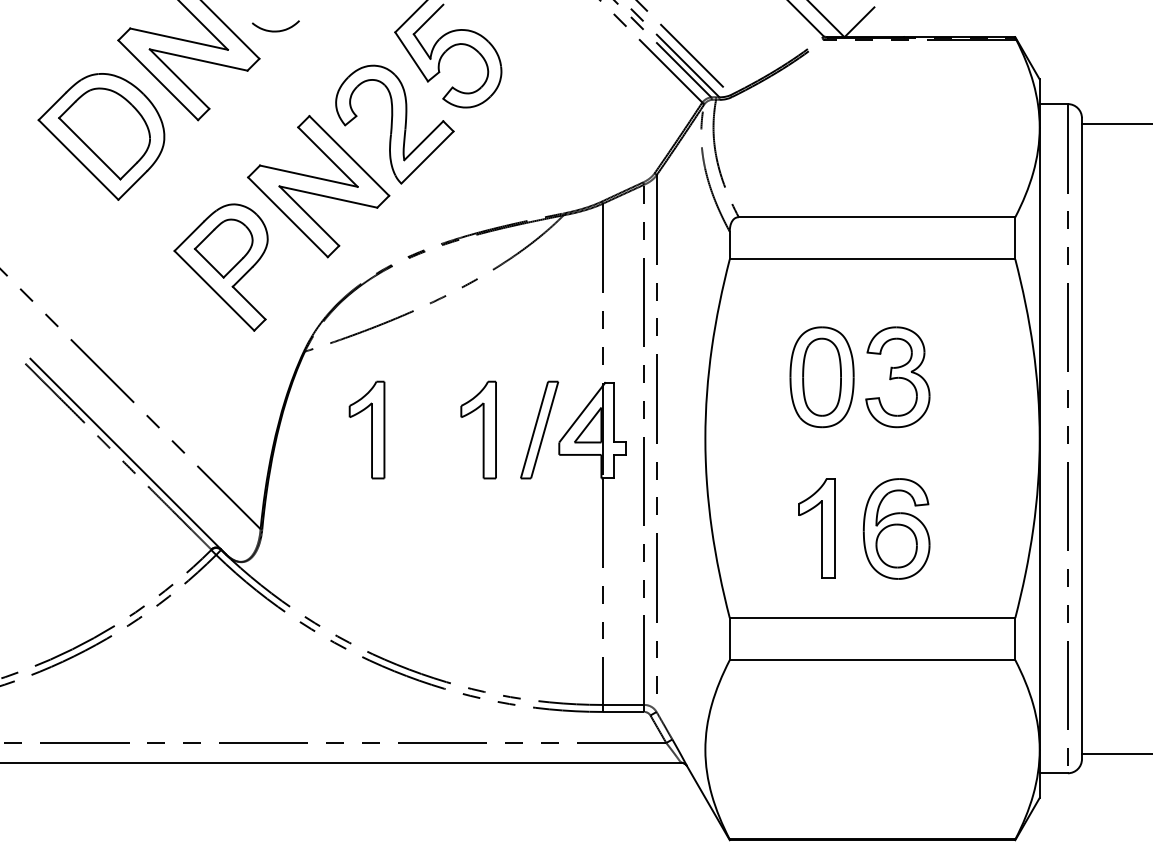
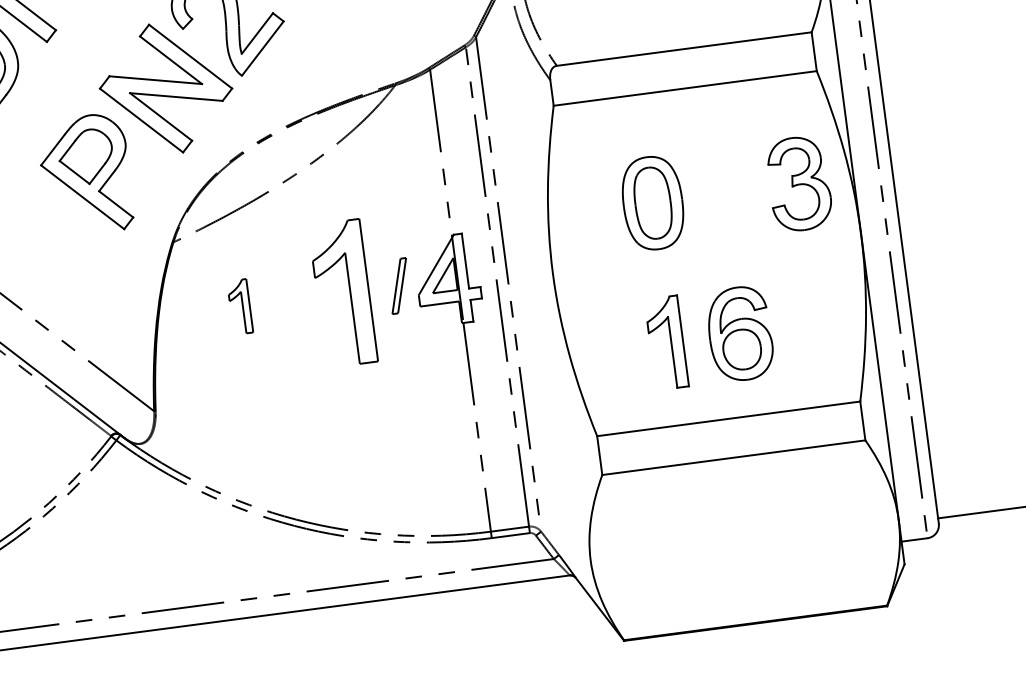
part: (897, 377) -> (799, 184), moved
part: (366, 429) -> (239, 306), size x0.6
part: (478, 429) -> (342, 292), size x1.6
part: (539, 429) -> (399, 285), size x0.6

